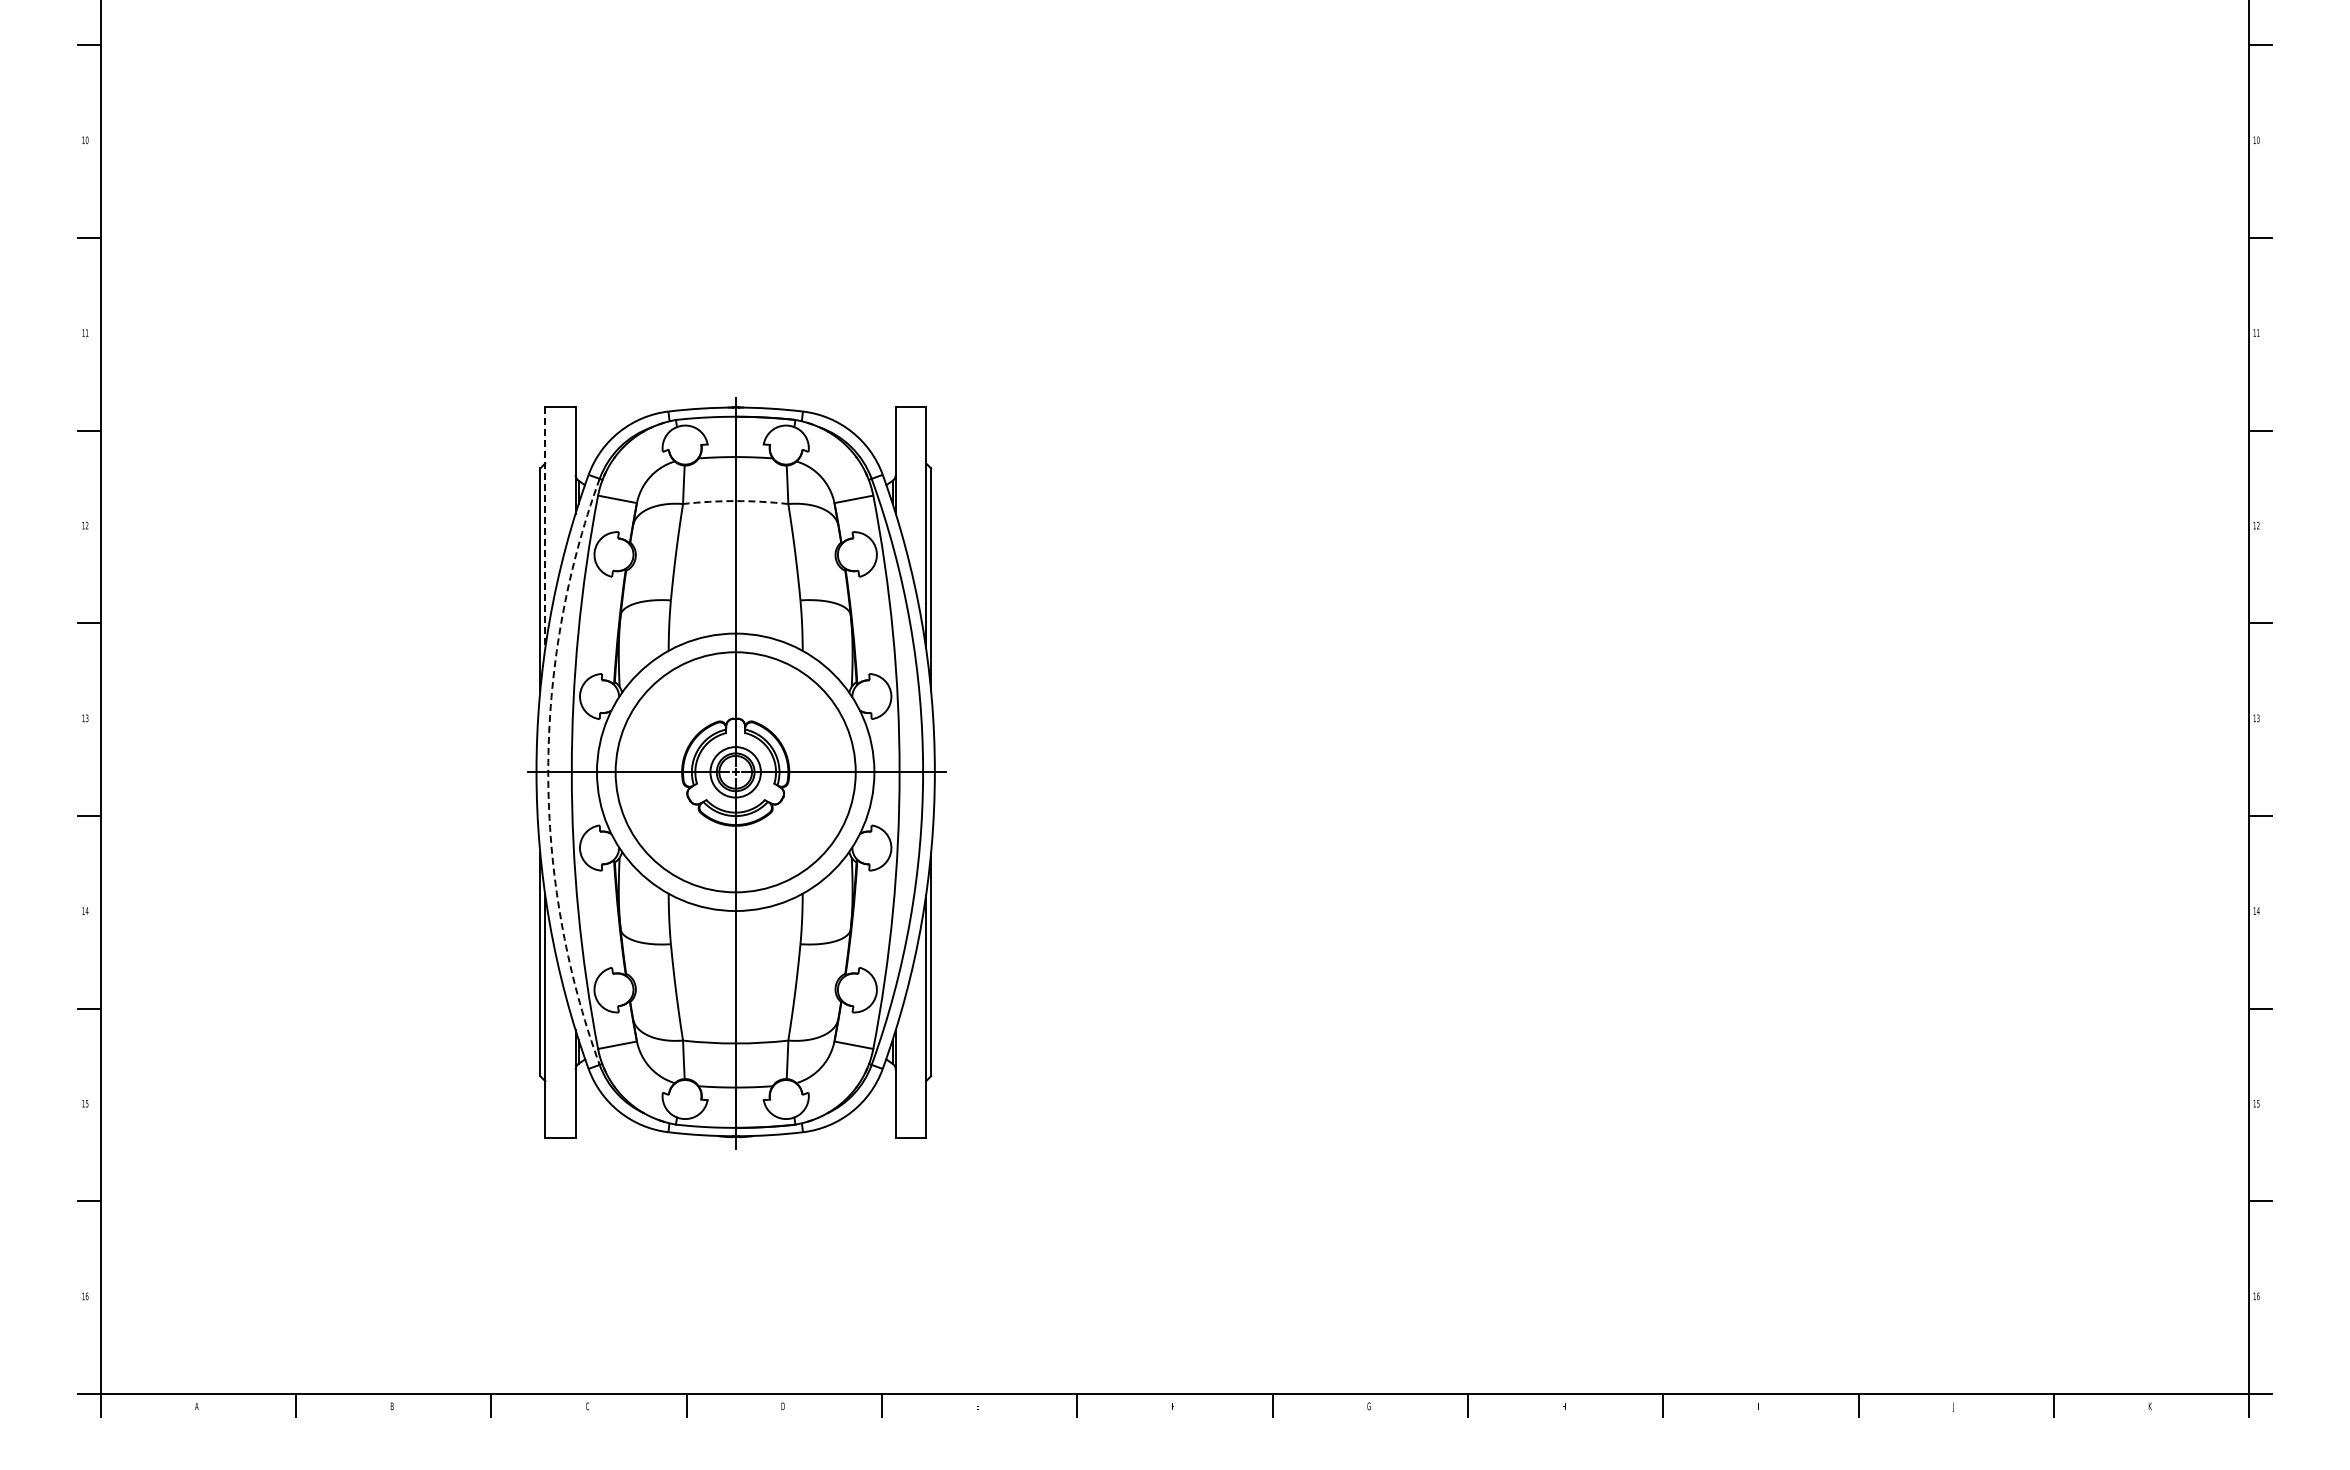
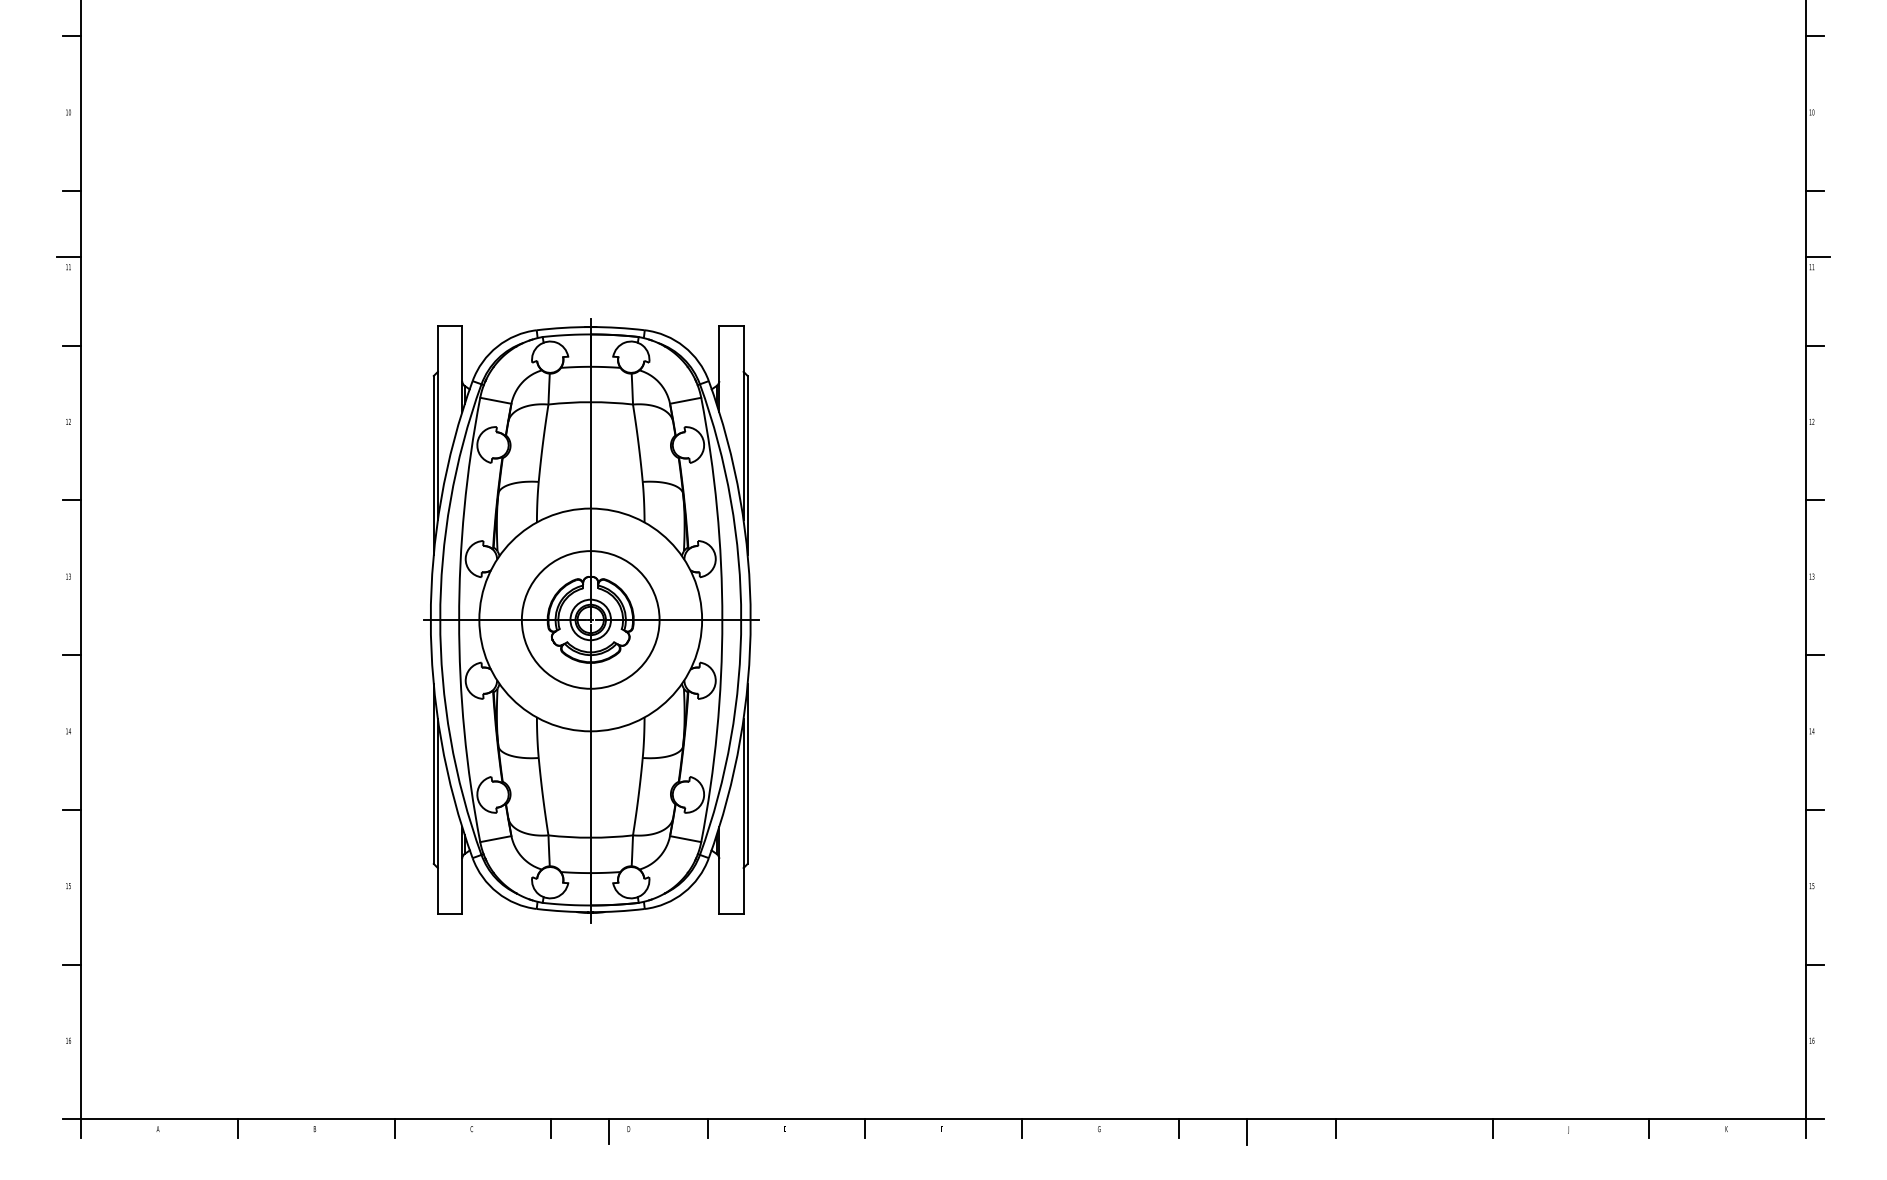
line: (85, 319) -> (68, 256), added
line: (2264, 319) -> (1818, 256), added
arc: (735, 501) -> (590, 402), dashed -> solid
line: (545, 527) -> (438, 423), dashed -> solid
arc: (548, 771) -> (440, 619), dashed -> solid
circle: (735, 772) -> (590, 620), size x0.71
line: (758, 1409) -> (609, 1131), added
line: (1553, 1410) -> (1247, 1132), added

